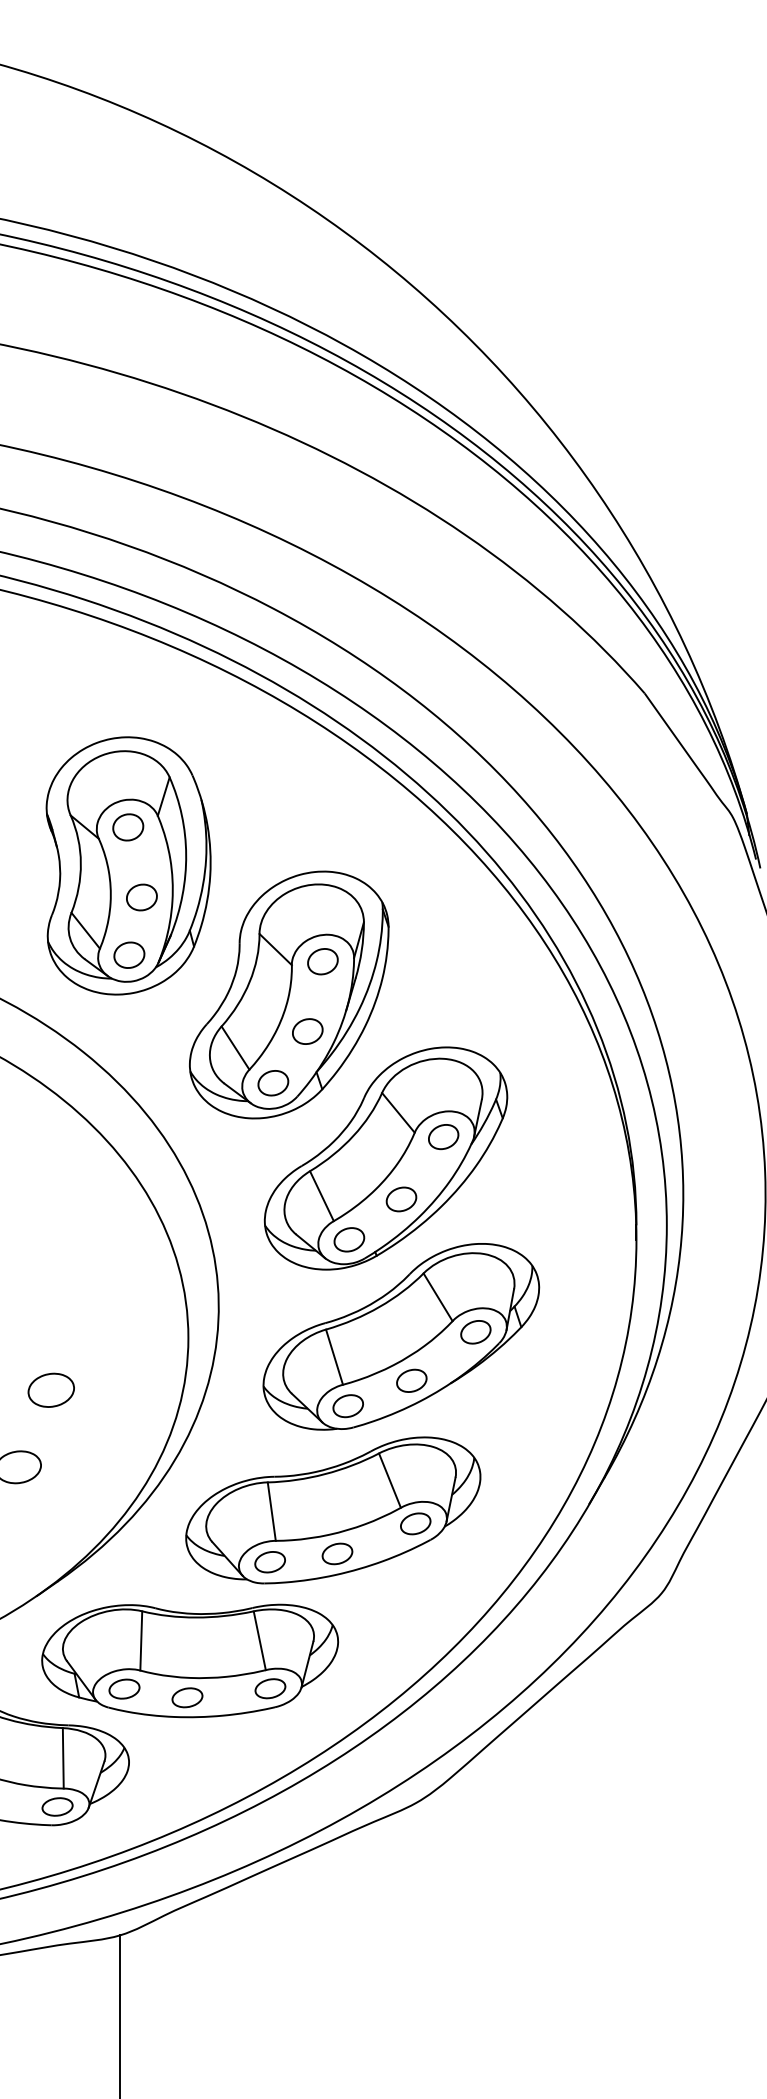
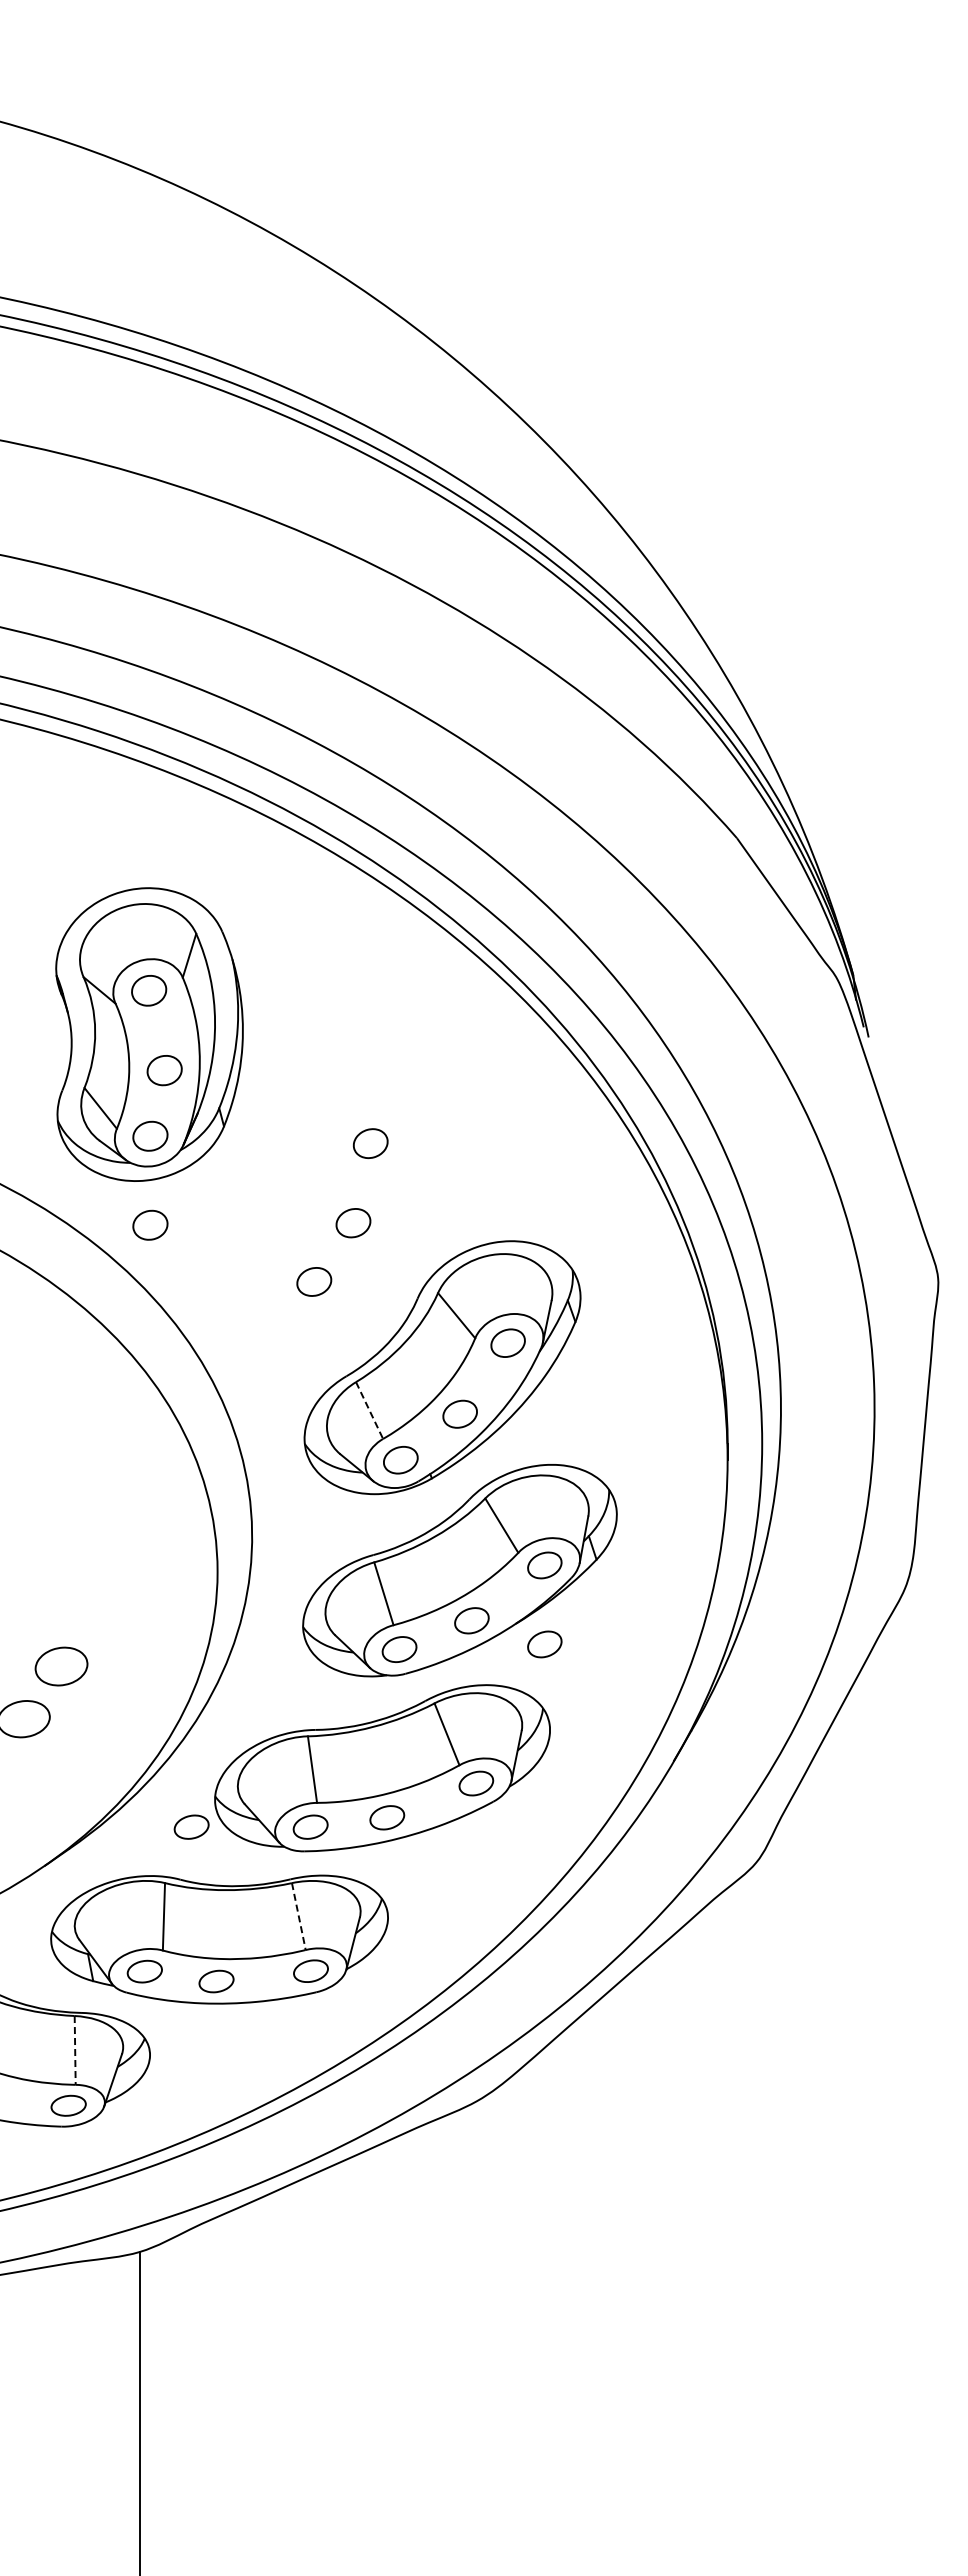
part: (289, 994) -> (332, 1181), removed
part: (129, 1032) -> (150, 1224), added
line: (321, 1197) -> (369, 1411), solid -> dashed
part: (51, 1390) -> (61, 1666), moved
part: (475, 1401) -> (544, 1644), added
part: (165, 1561) -> (191, 1826), added
line: (259, 1641) -> (298, 1917), solid -> dashed
line: (63, 1758) -> (75, 2050), solid -> dashed

